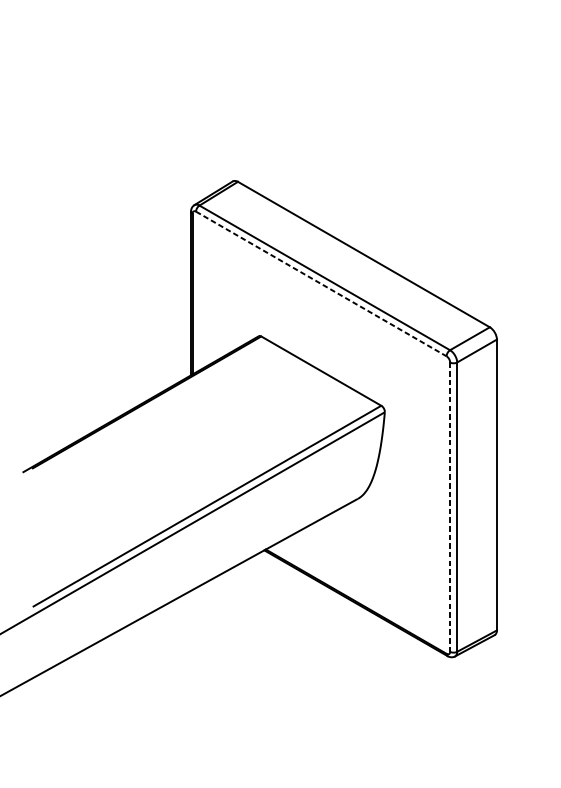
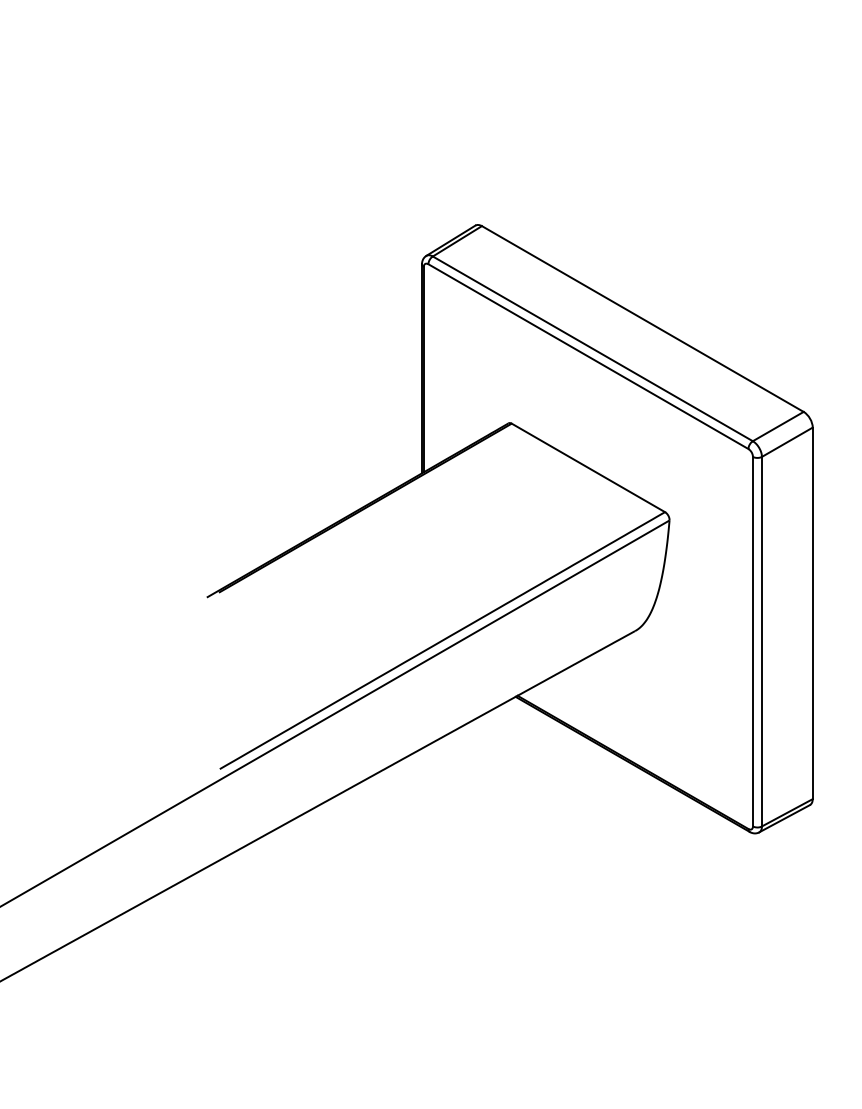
line: (321, 283) -> (588, 356), dashed -> solid
line: (449, 507) -> (752, 641), dashed -> solid

